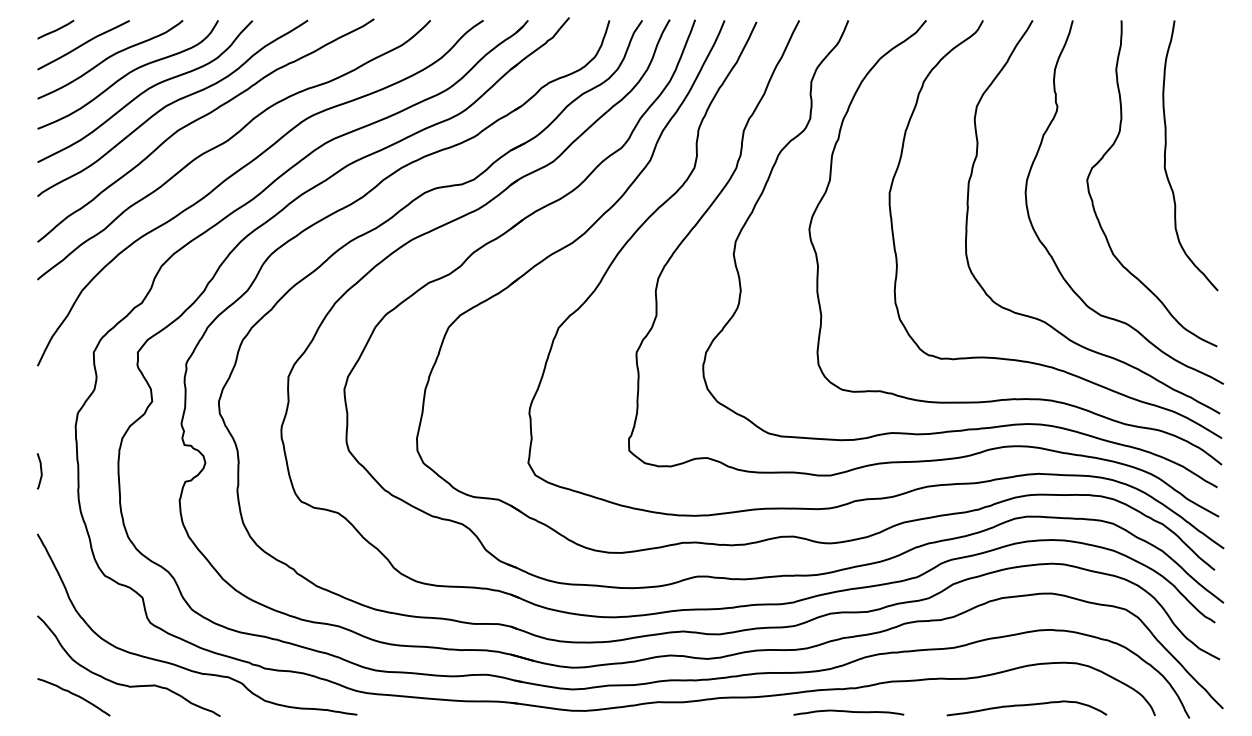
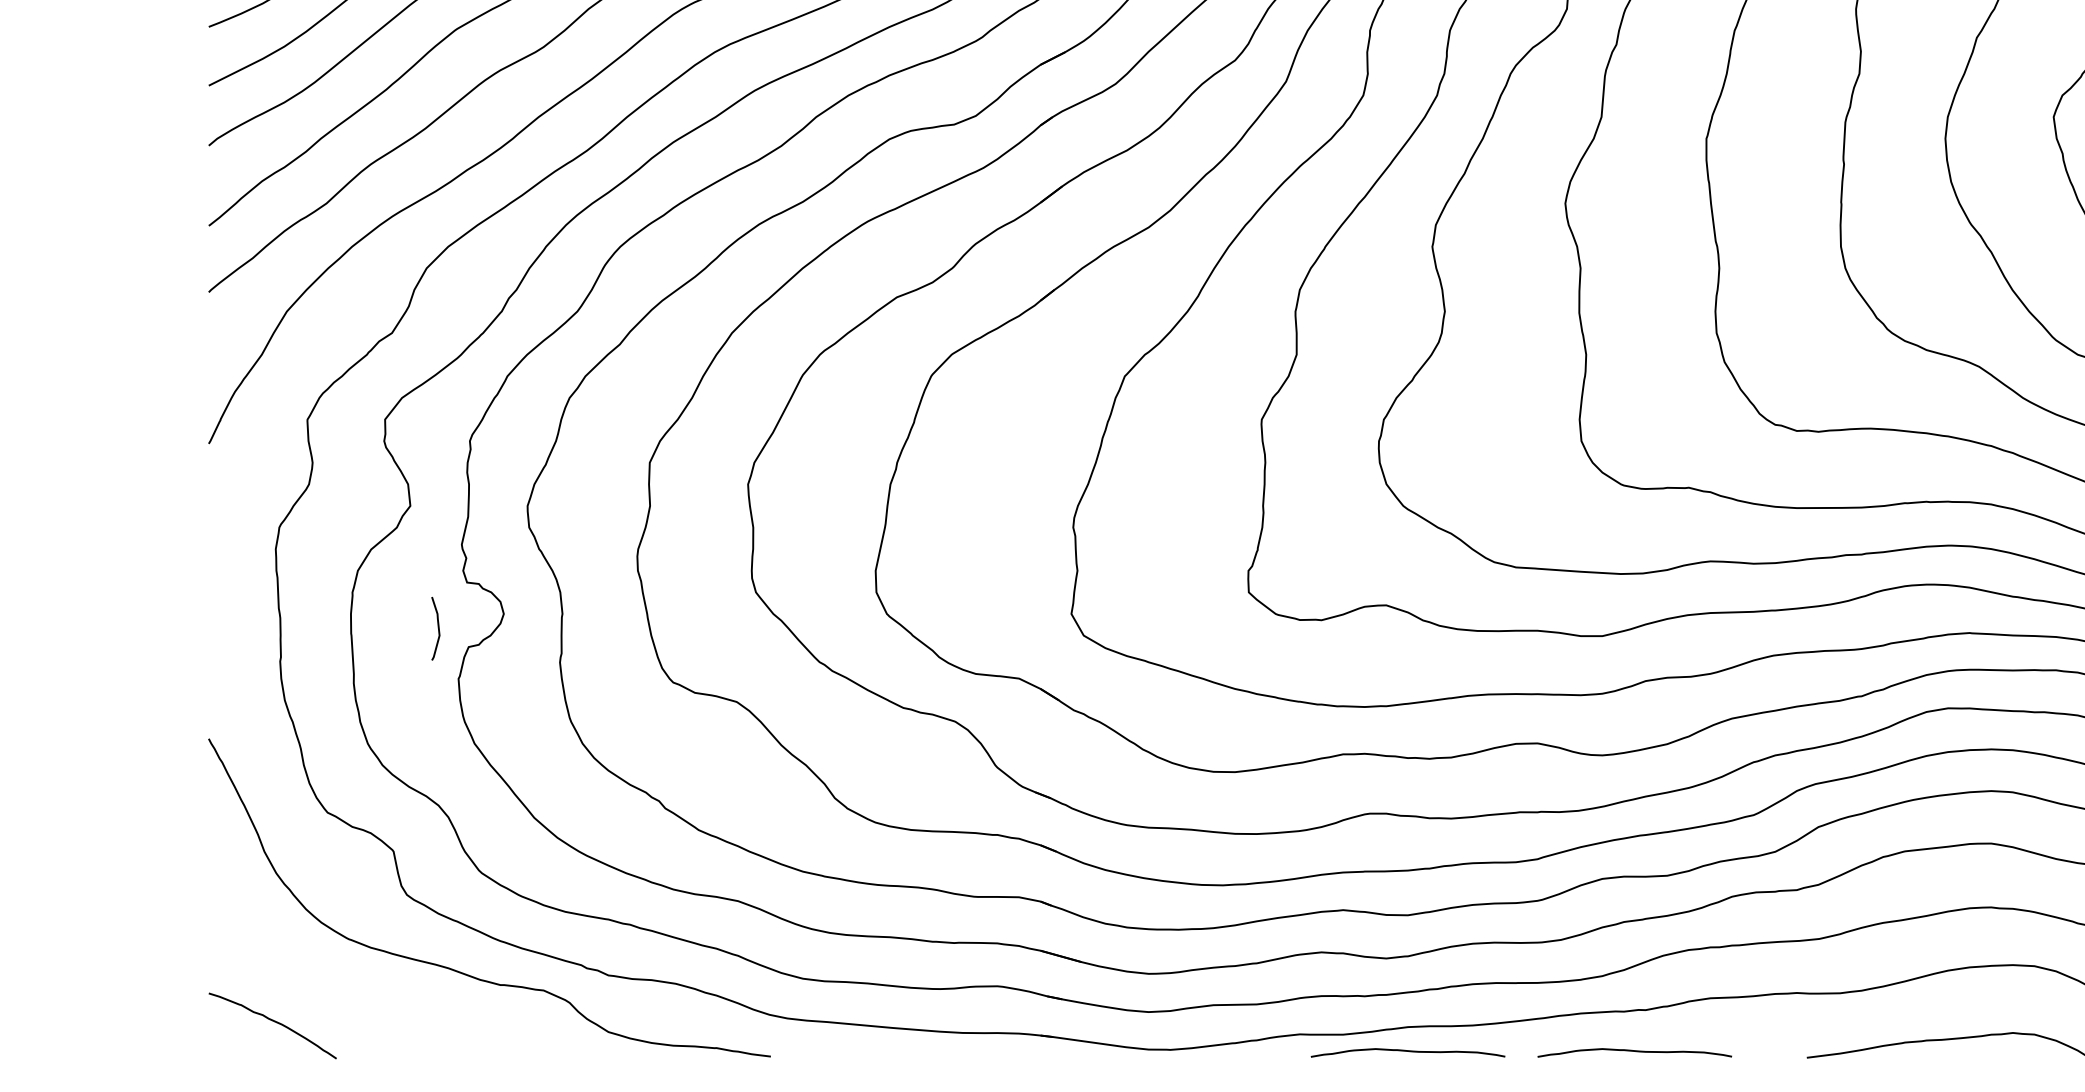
curve: (40, 471) -> (437, 629), moved
curve: (126, 684) -> (365, 1003), removed
curve: (719, 712) -> (1407, 1052), added

